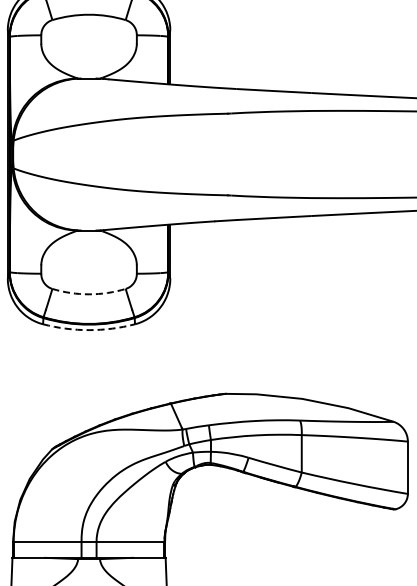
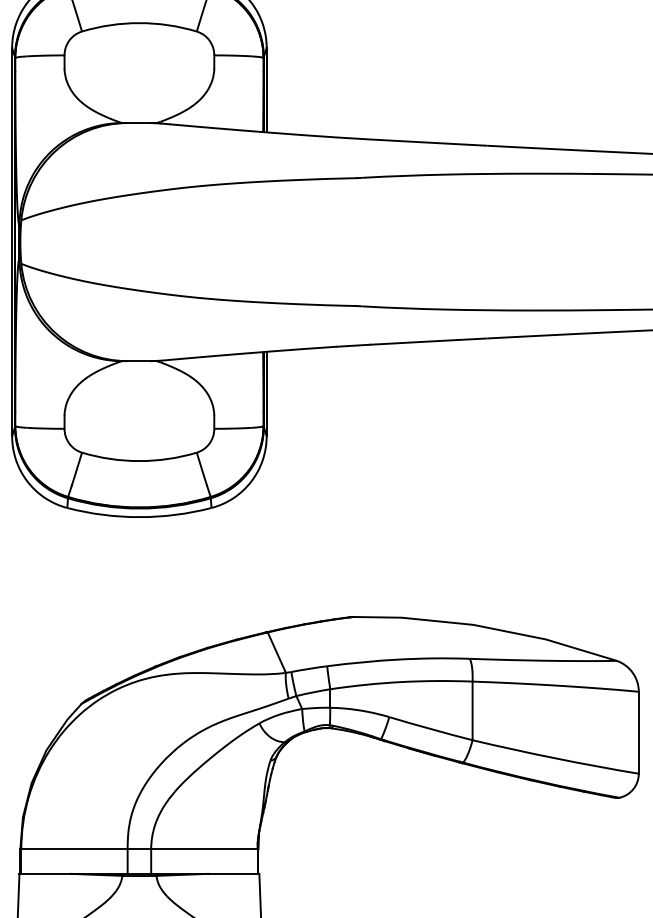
arc: (89, 294) -> (140, 461), dashed -> solid
arc: (89, 330) -> (140, 517), dashed -> solid

